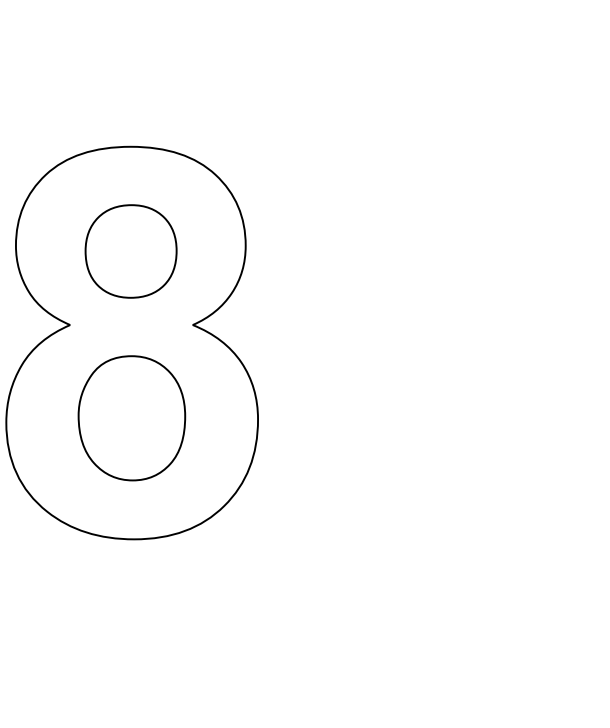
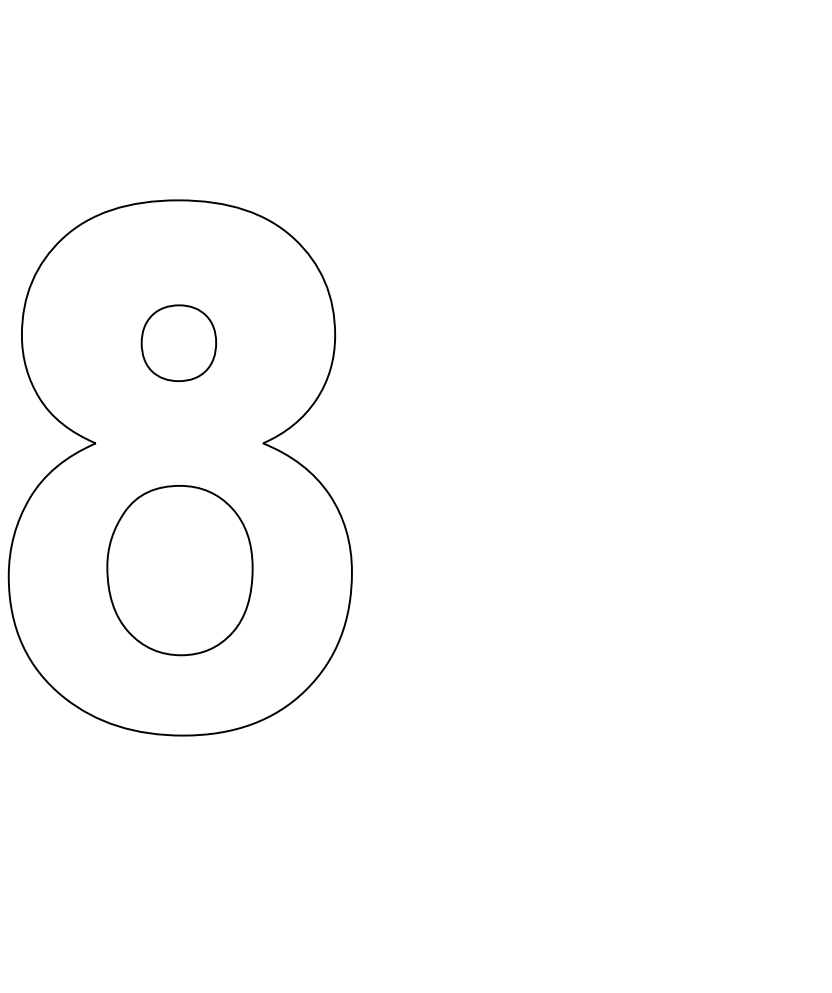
part: (130, 251) -> (178, 343), size x0.6

